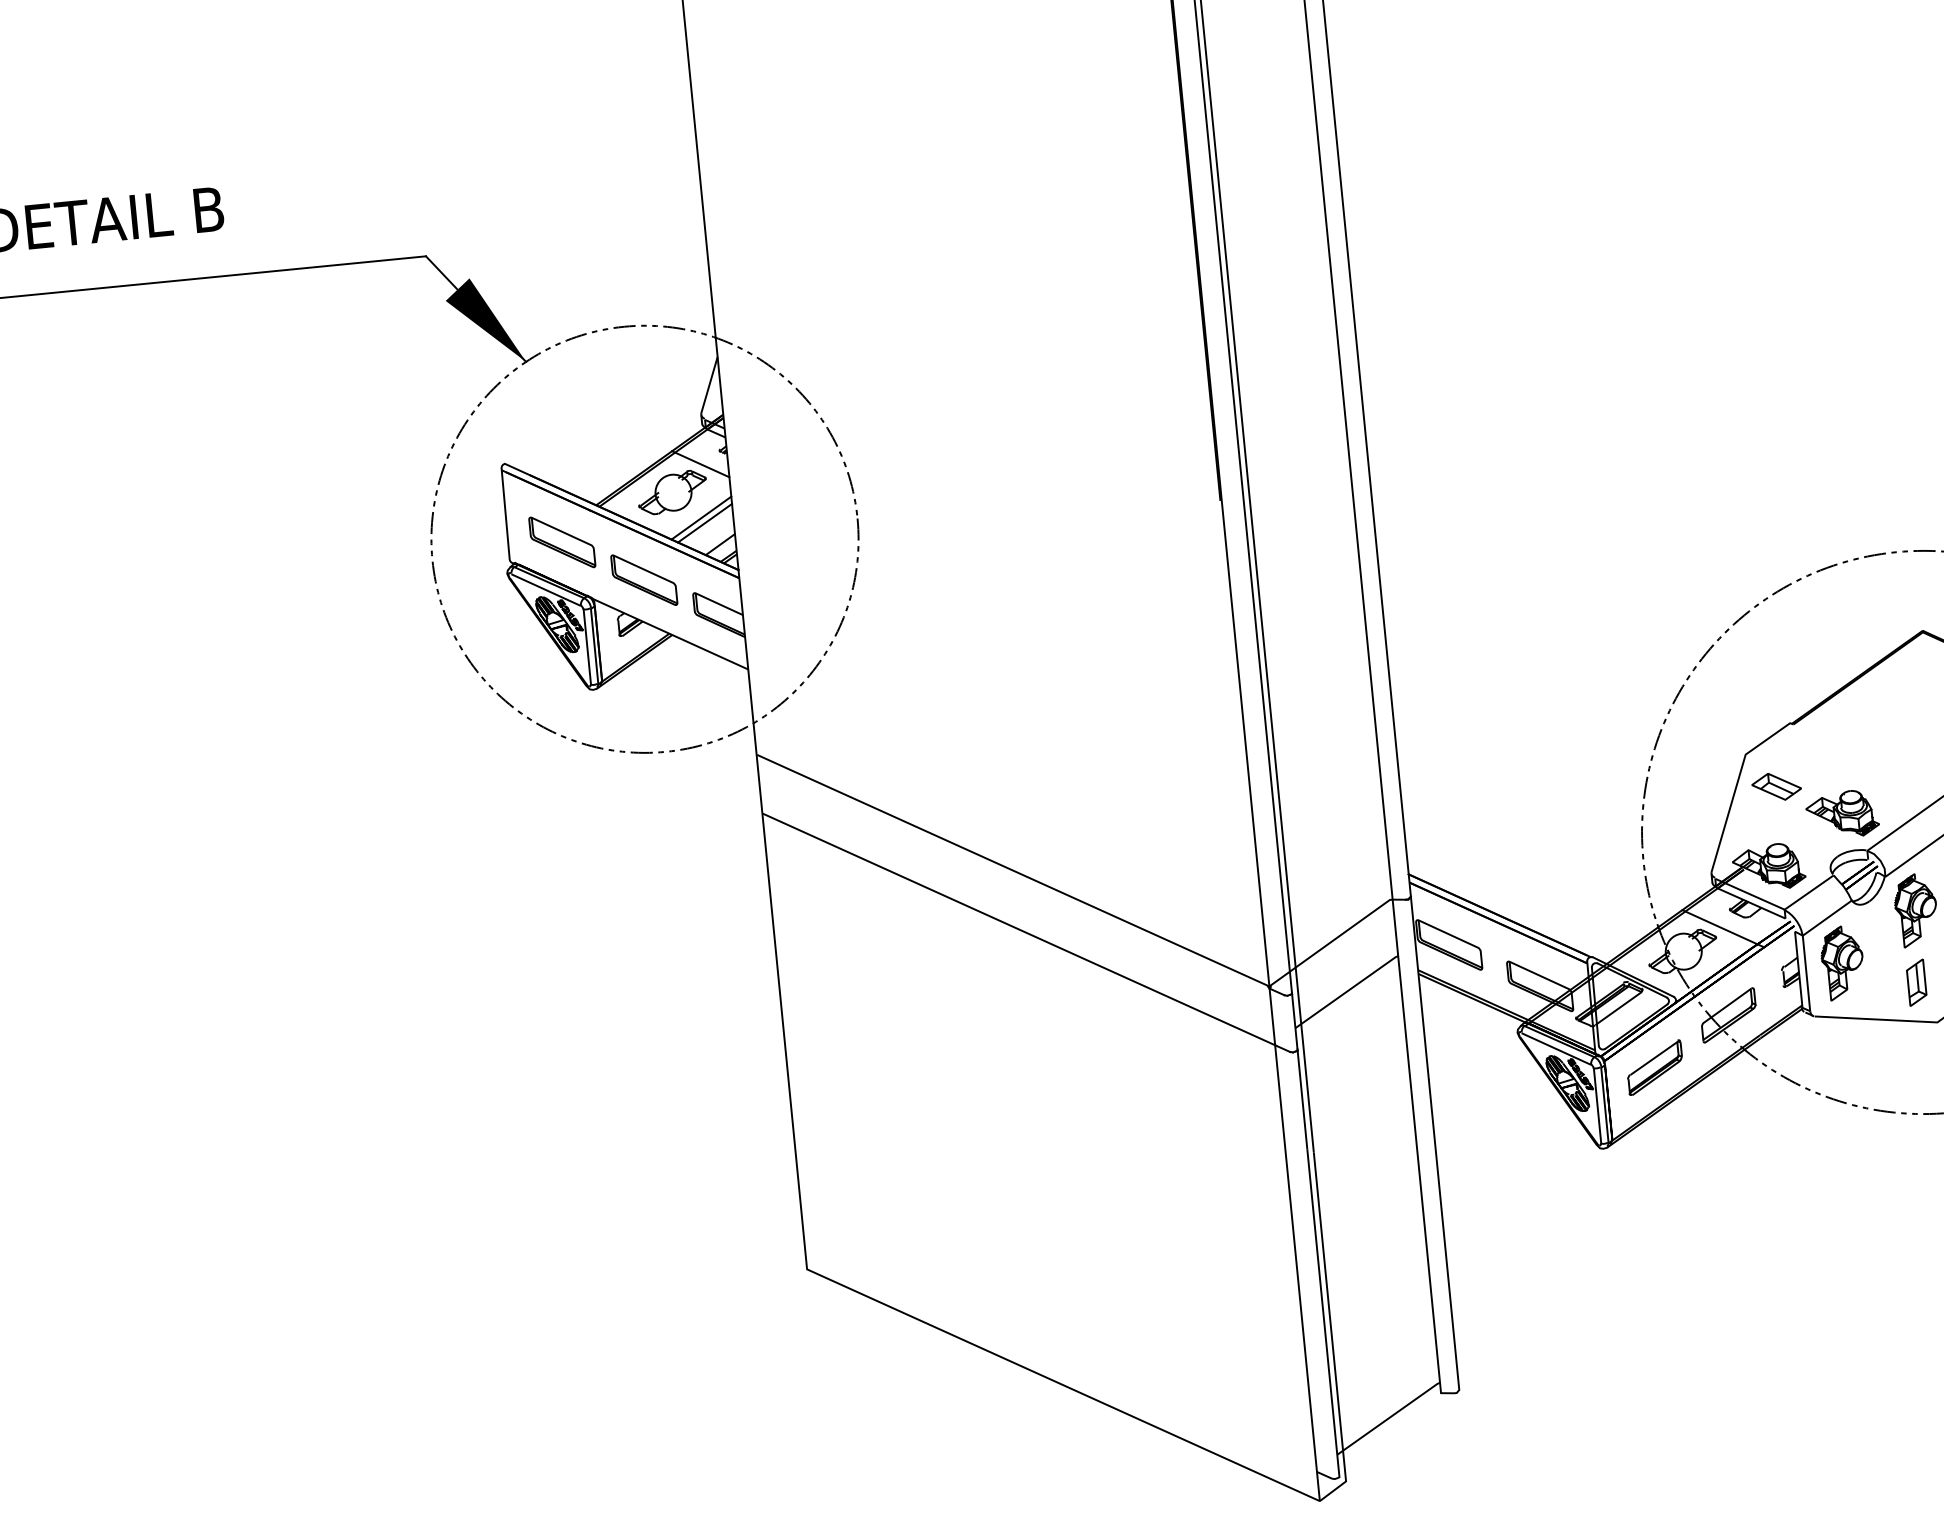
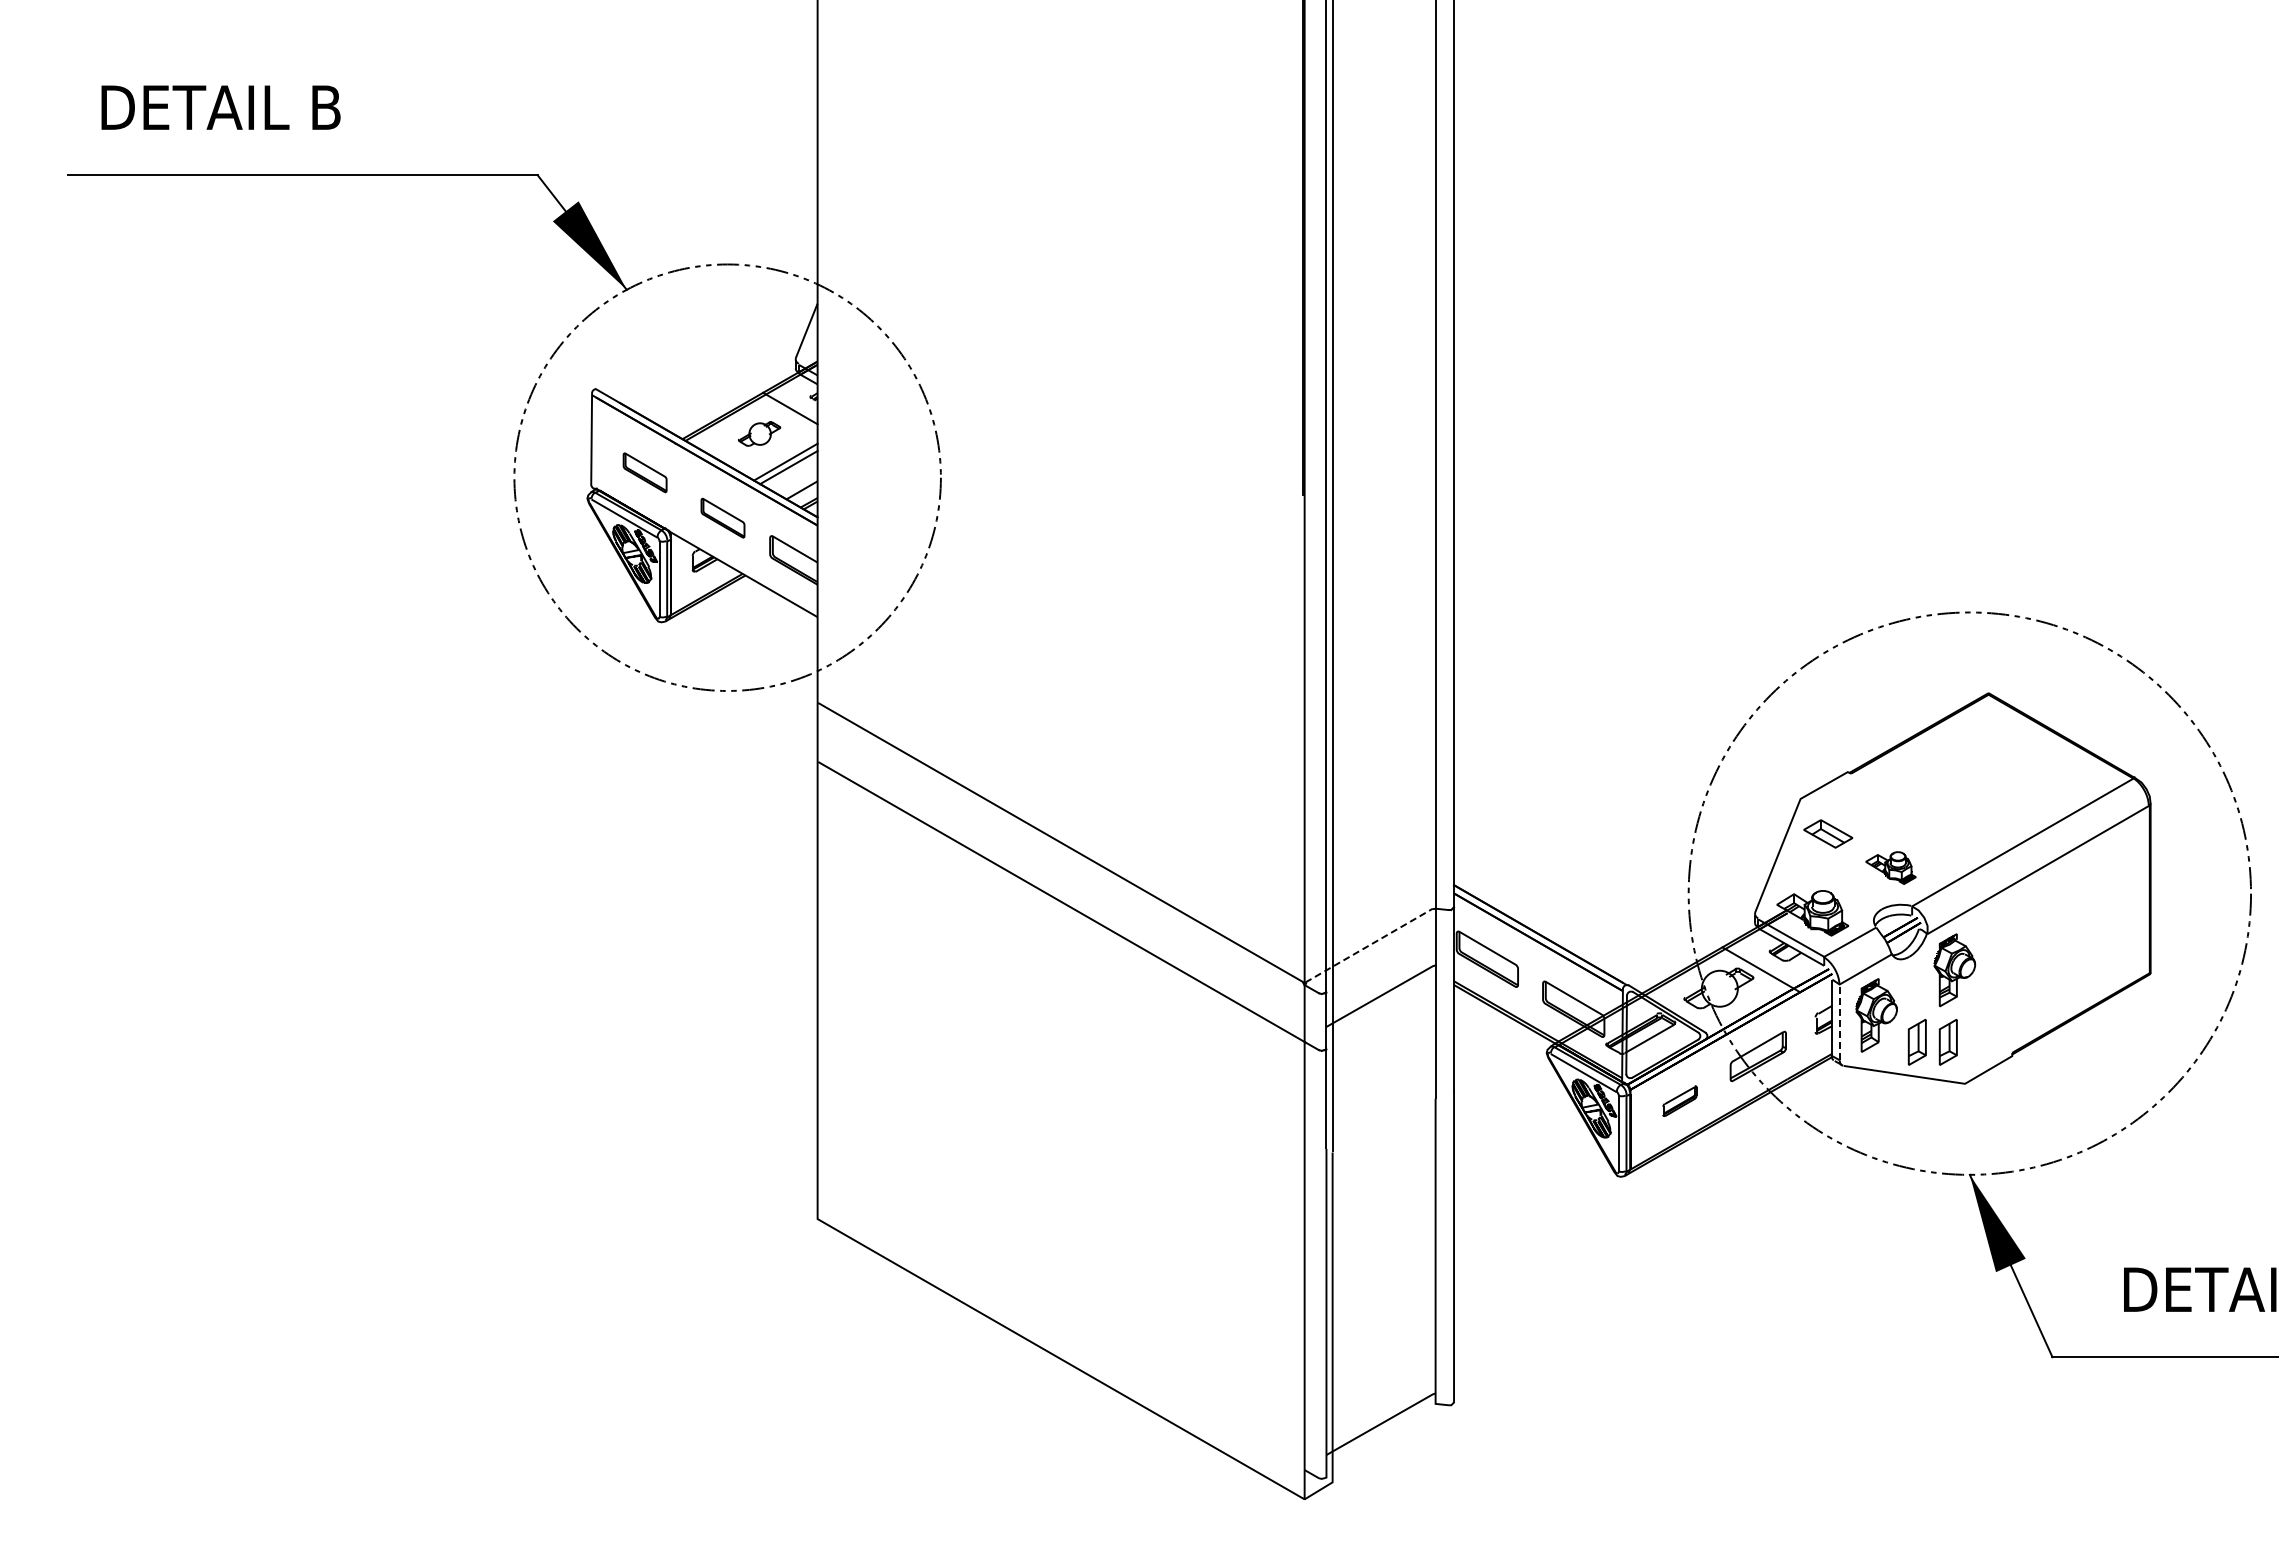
part: (672, 492) -> (759, 433), size x0.6
part: (561, 542) -> (644, 472), size x0.7
part: (643, 579) -> (722, 517), size x0.7
part: (1841, 814) -> (1890, 867), size x0.7
line: (1331, 941) -> (1370, 944), solid -> dashed
line: (1806, 973) -> (1839, 1022), solid -> dashed
part: (1885, 986) -> (1916, 1042), added
part: (1654, 1066) -> (1679, 1100), size x0.6

